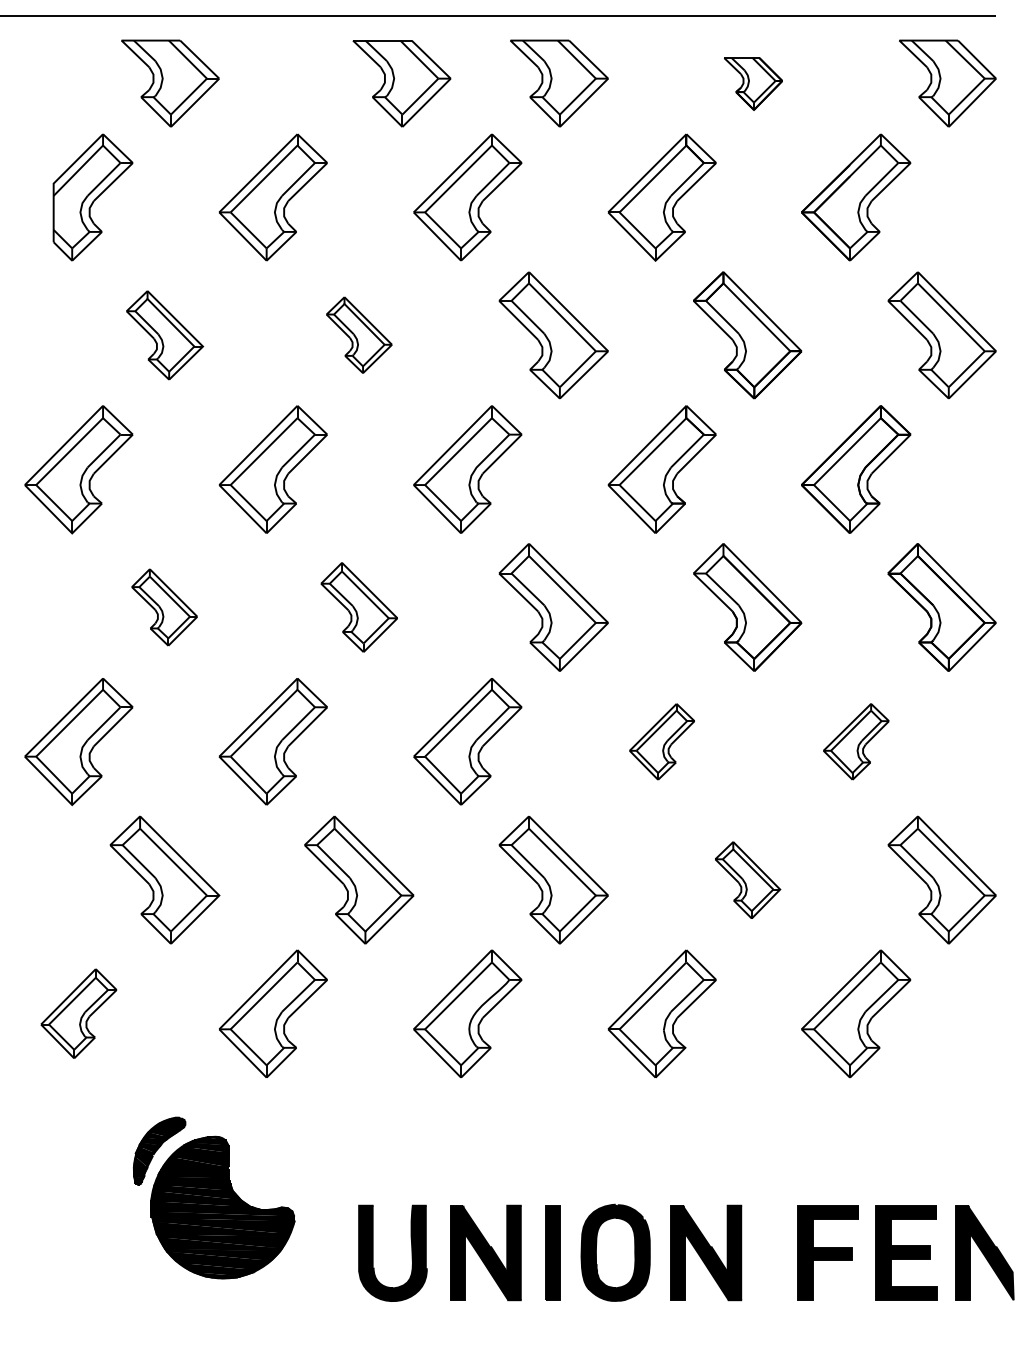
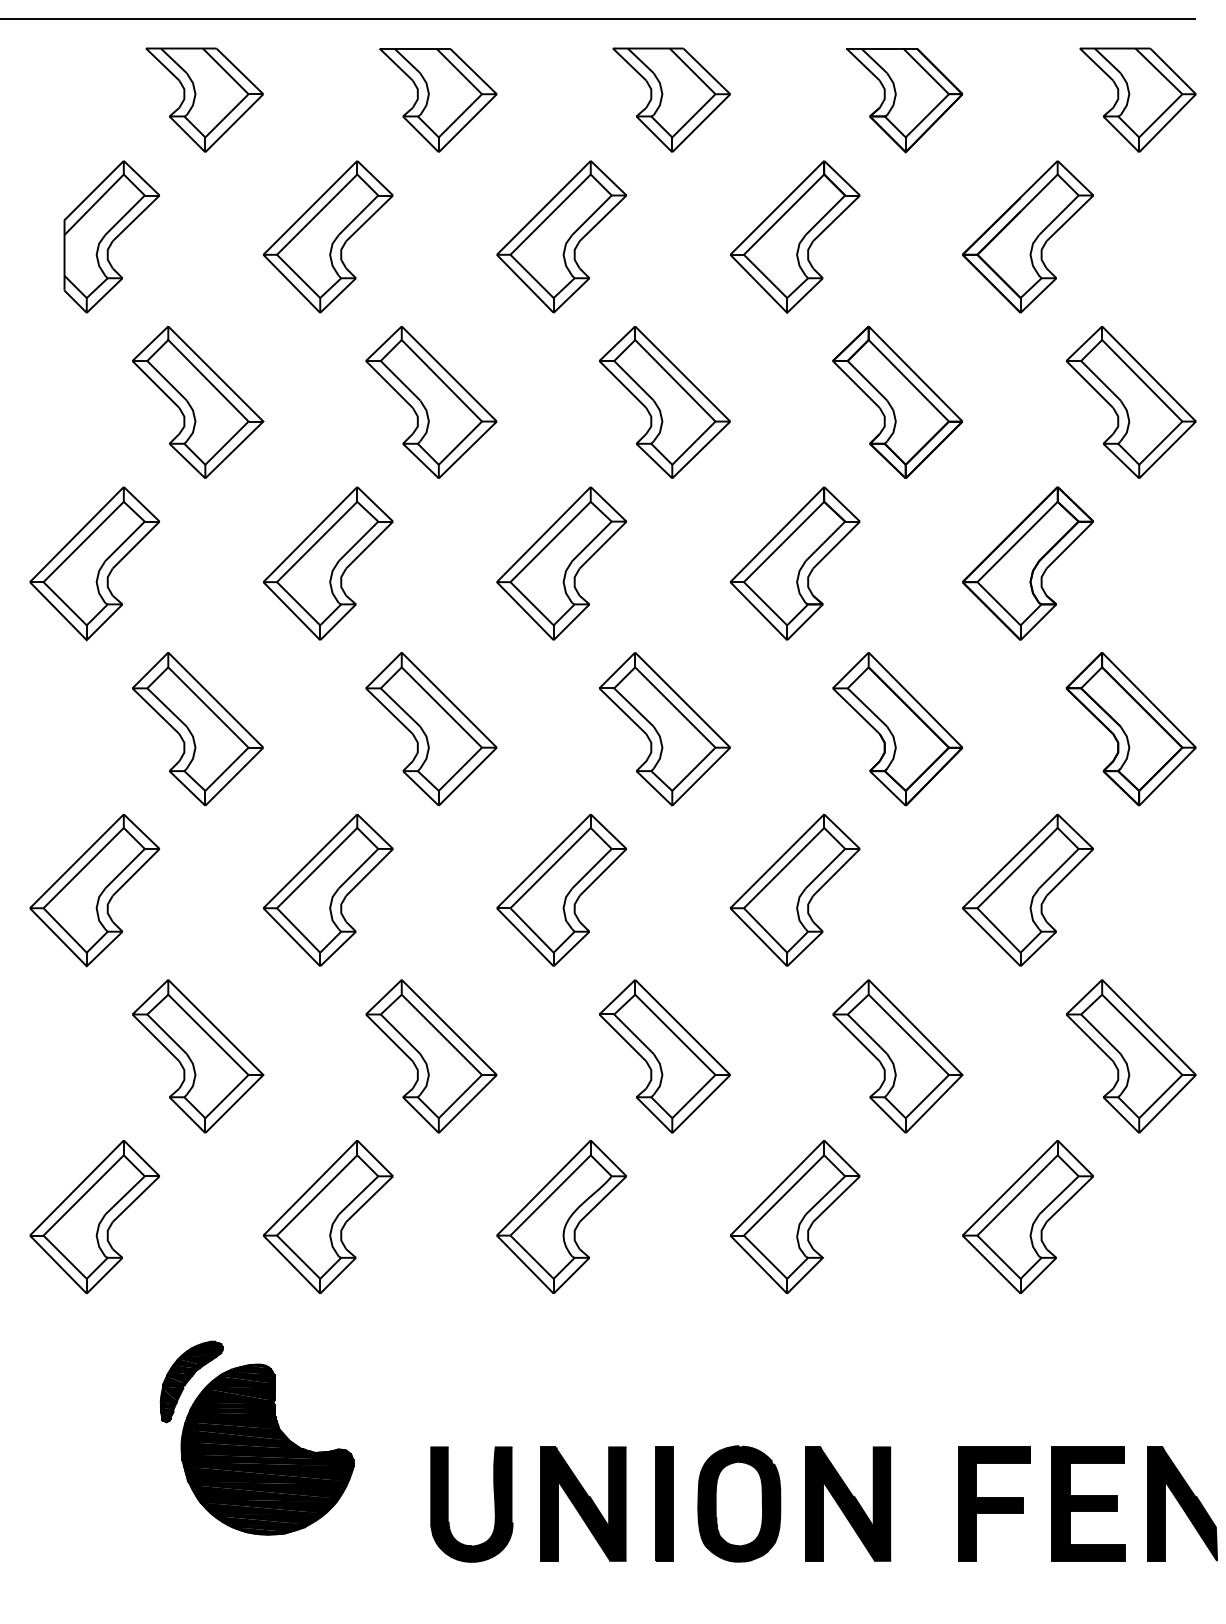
part: (401, 83) -> (437, 100), moved
part: (753, 84) -> (904, 101), size x1.67
part: (359, 334) -> (431, 401), size x1.67
part: (164, 335) -> (197, 402), size x1.43
part: (164, 607) -> (197, 729), size x1.67
part: (359, 607) -> (431, 729), size x1.43
part: (661, 741) -> (794, 890), size x1.67
part: (856, 741) -> (1028, 890), size x1.67
part: (747, 880) -> (897, 1056), size x1.67
part: (78, 1013) -> (94, 1216), size x1.43

